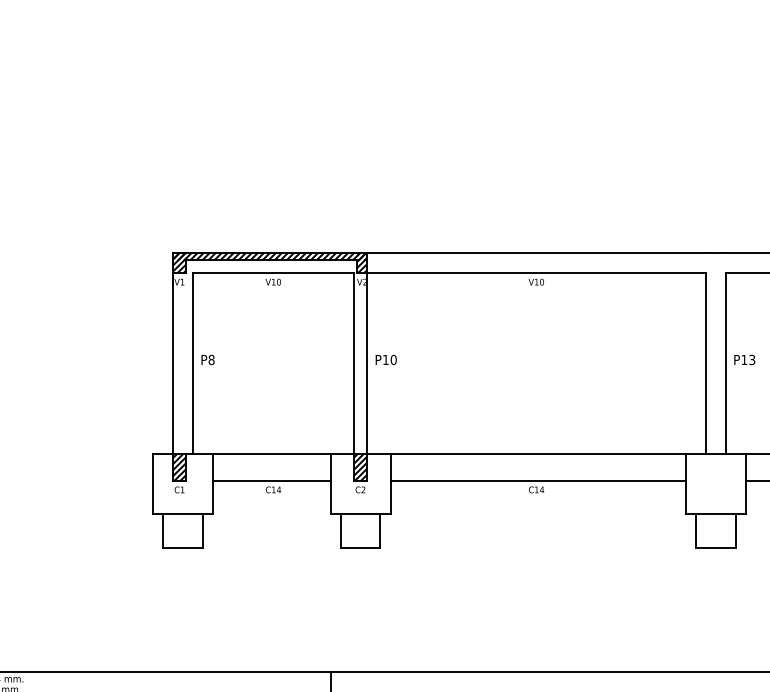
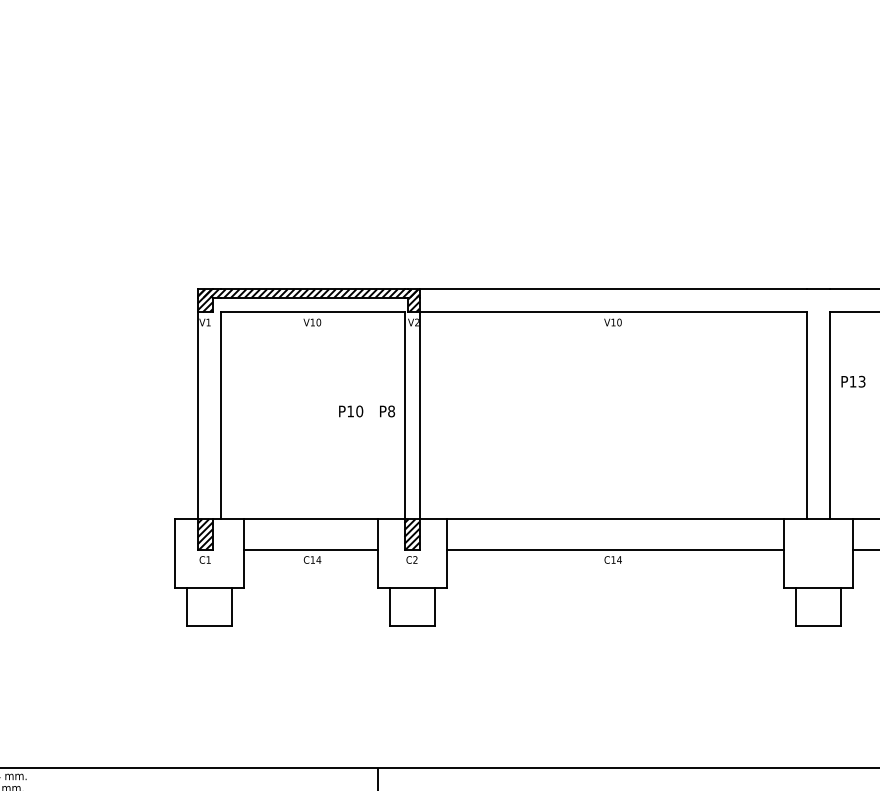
text: (207, 359) -> (386, 410), moved
text: (385, 359) -> (350, 410), moved
text: (744, 359) -> (853, 381), moved

